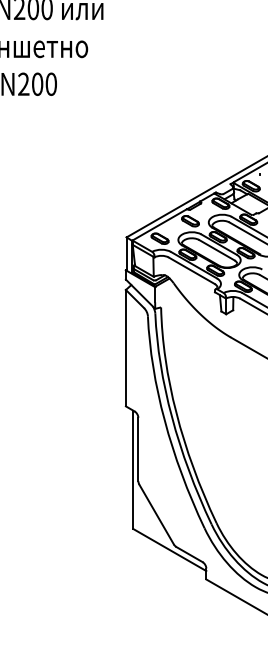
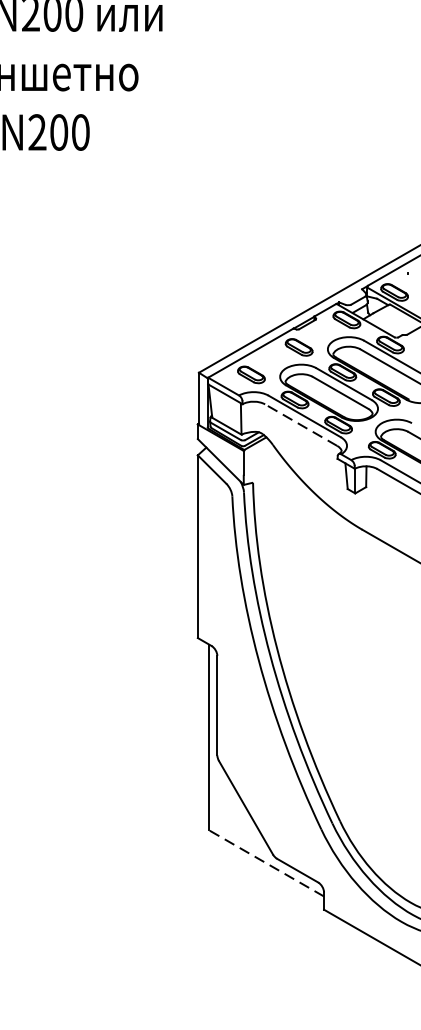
line: (191, 270) -> (300, 424), solid -> dashed
line: (169, 549) -> (266, 862), solid -> dashed

